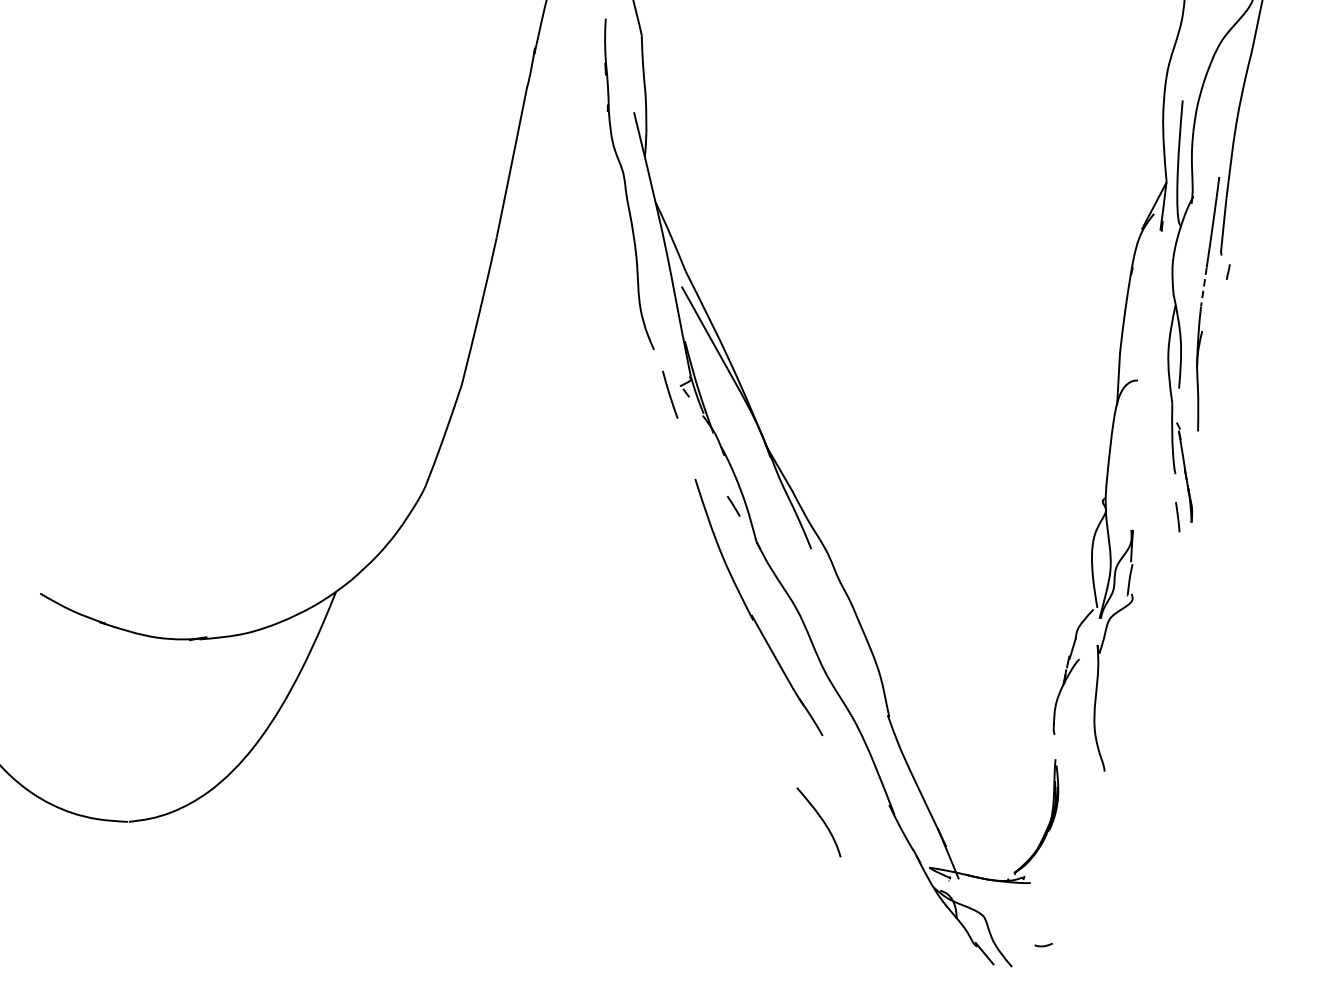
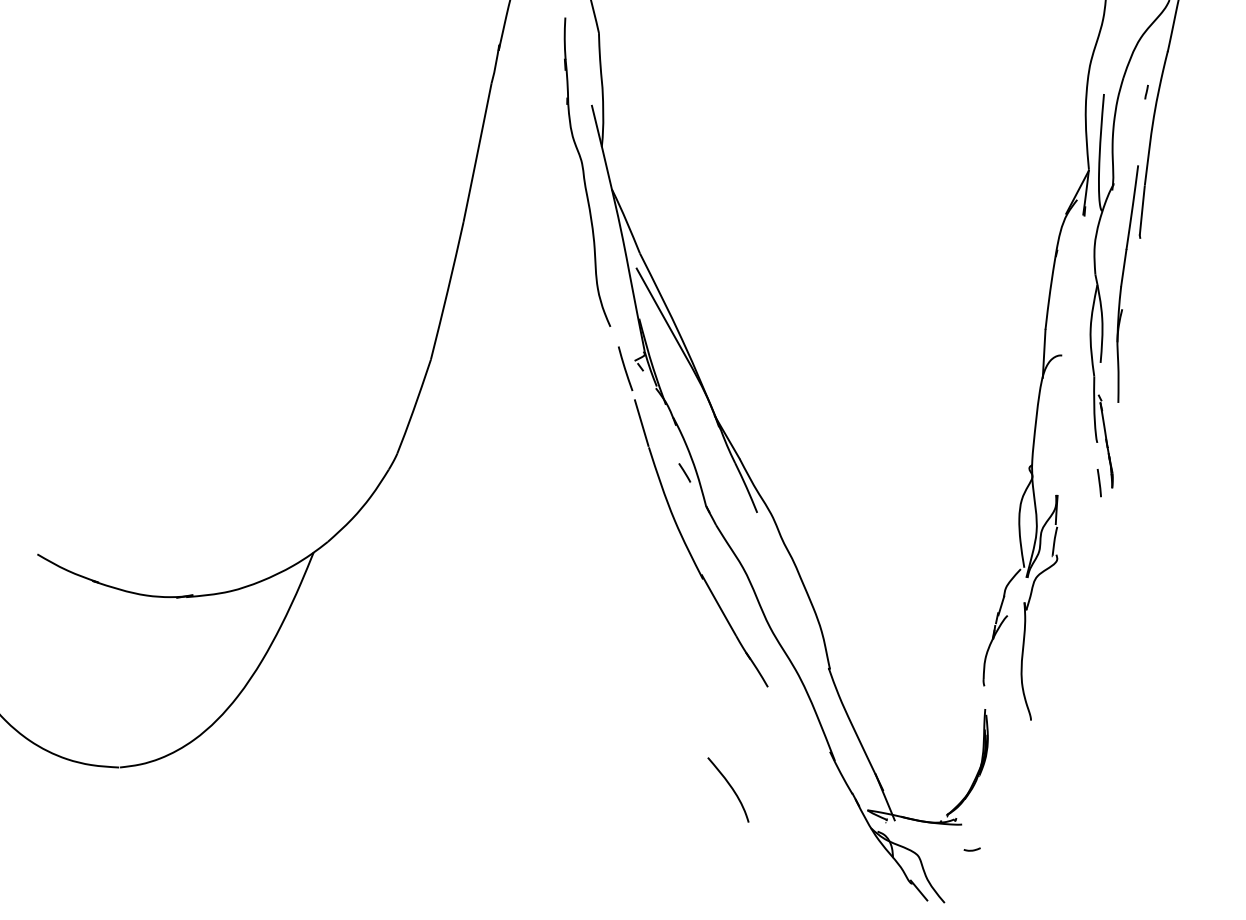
line: (1228, 271) -> (1146, 91), moved
line: (1203, 287) -> (1123, 268), dashed -> solid
line: (687, 452) -> (641, 422), added
curve: (821, 819) -> (730, 787), moved
line: (1042, 945) -> (971, 849), moved

